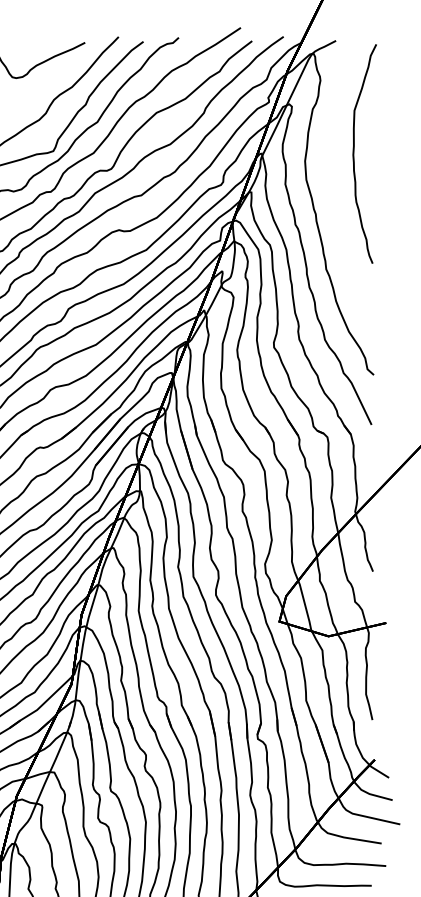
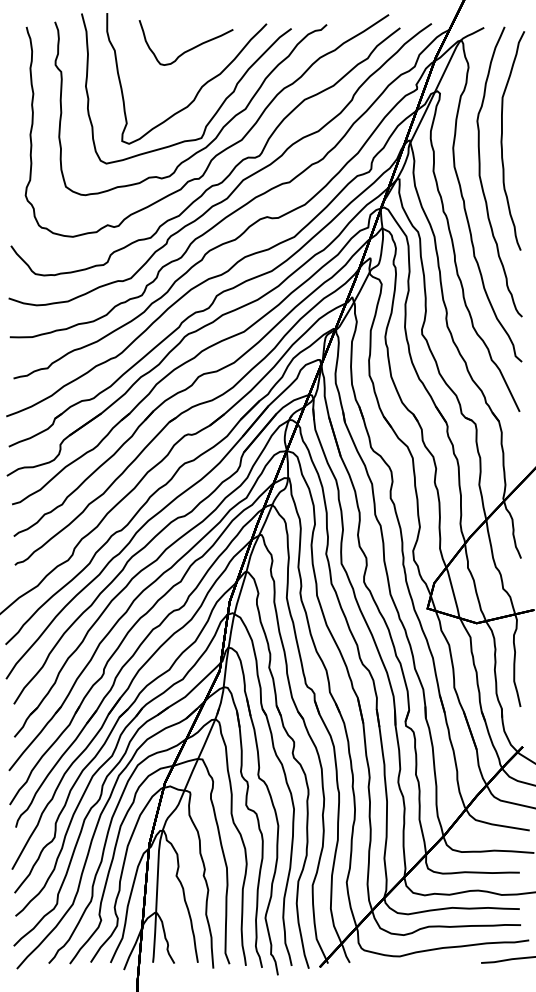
curve: (332, 184) -> (480, 171), added

